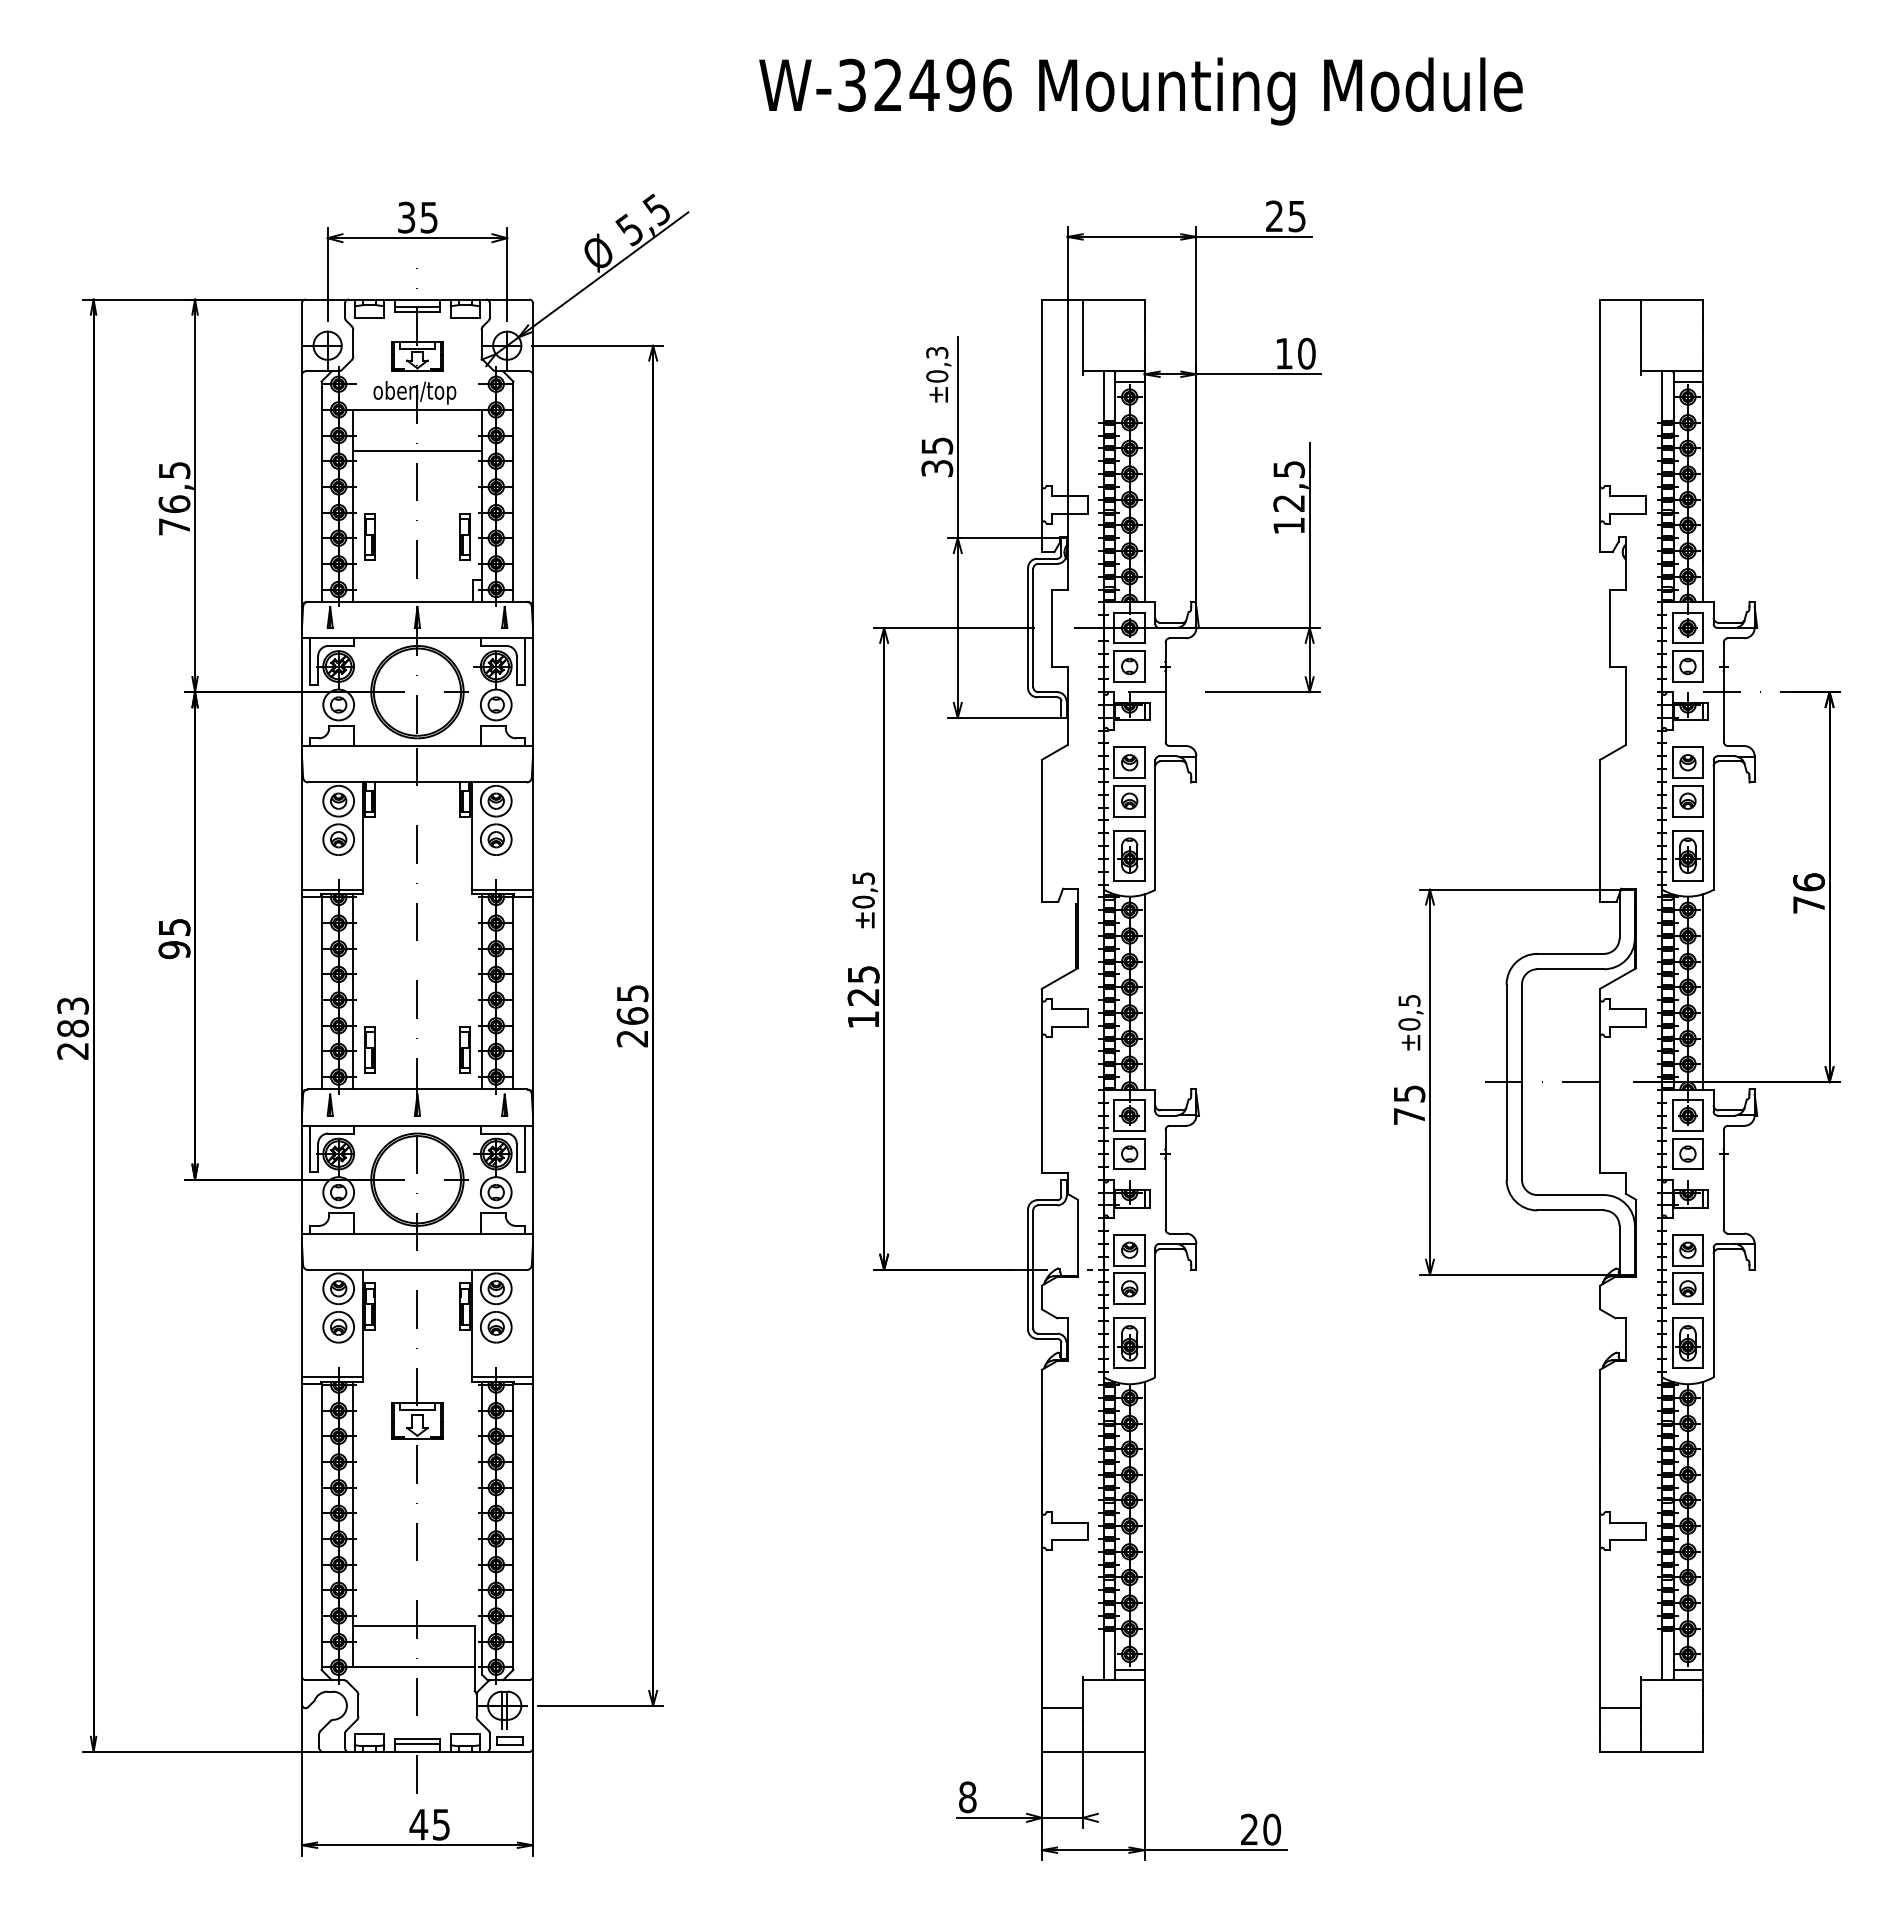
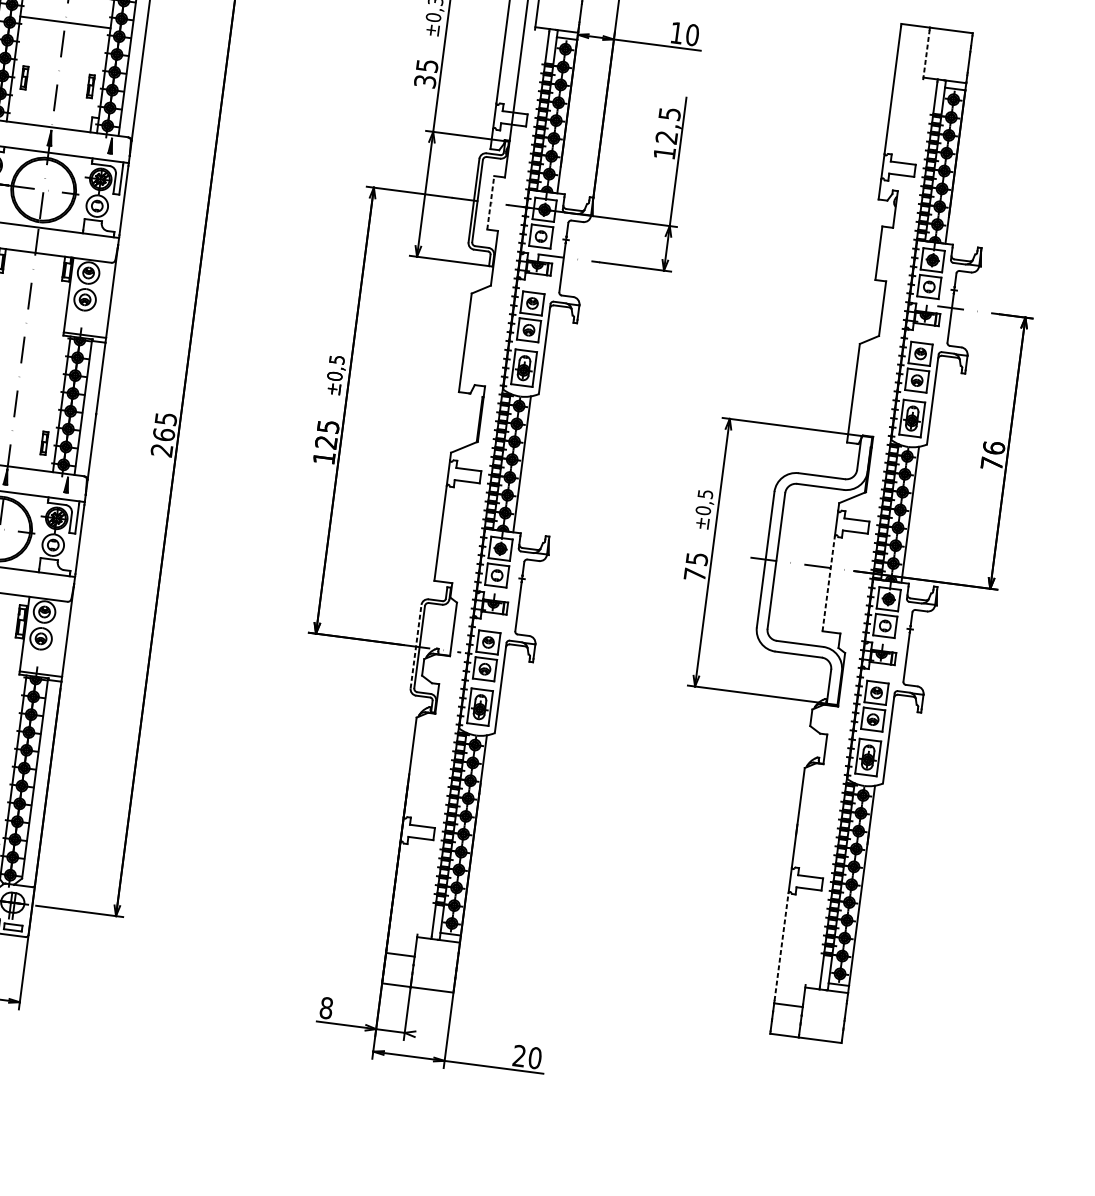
line: (1641, 339) -> (926, 55), solid -> dashed
part: (369, 536) -> (24, 77), size x0.7
part: (464, 536) -> (90, 86), size x0.7
line: (1052, 627) -> (491, 202), solid -> dashed
part: (464, 1049) -> (44, 442), size x0.7
line: (1600, 1104) -> (828, 583), solid -> dashed
line: (1028, 1269) -> (416, 646), solid -> dashed
line: (1600, 1626) -> (781, 946), solid -> dashed

